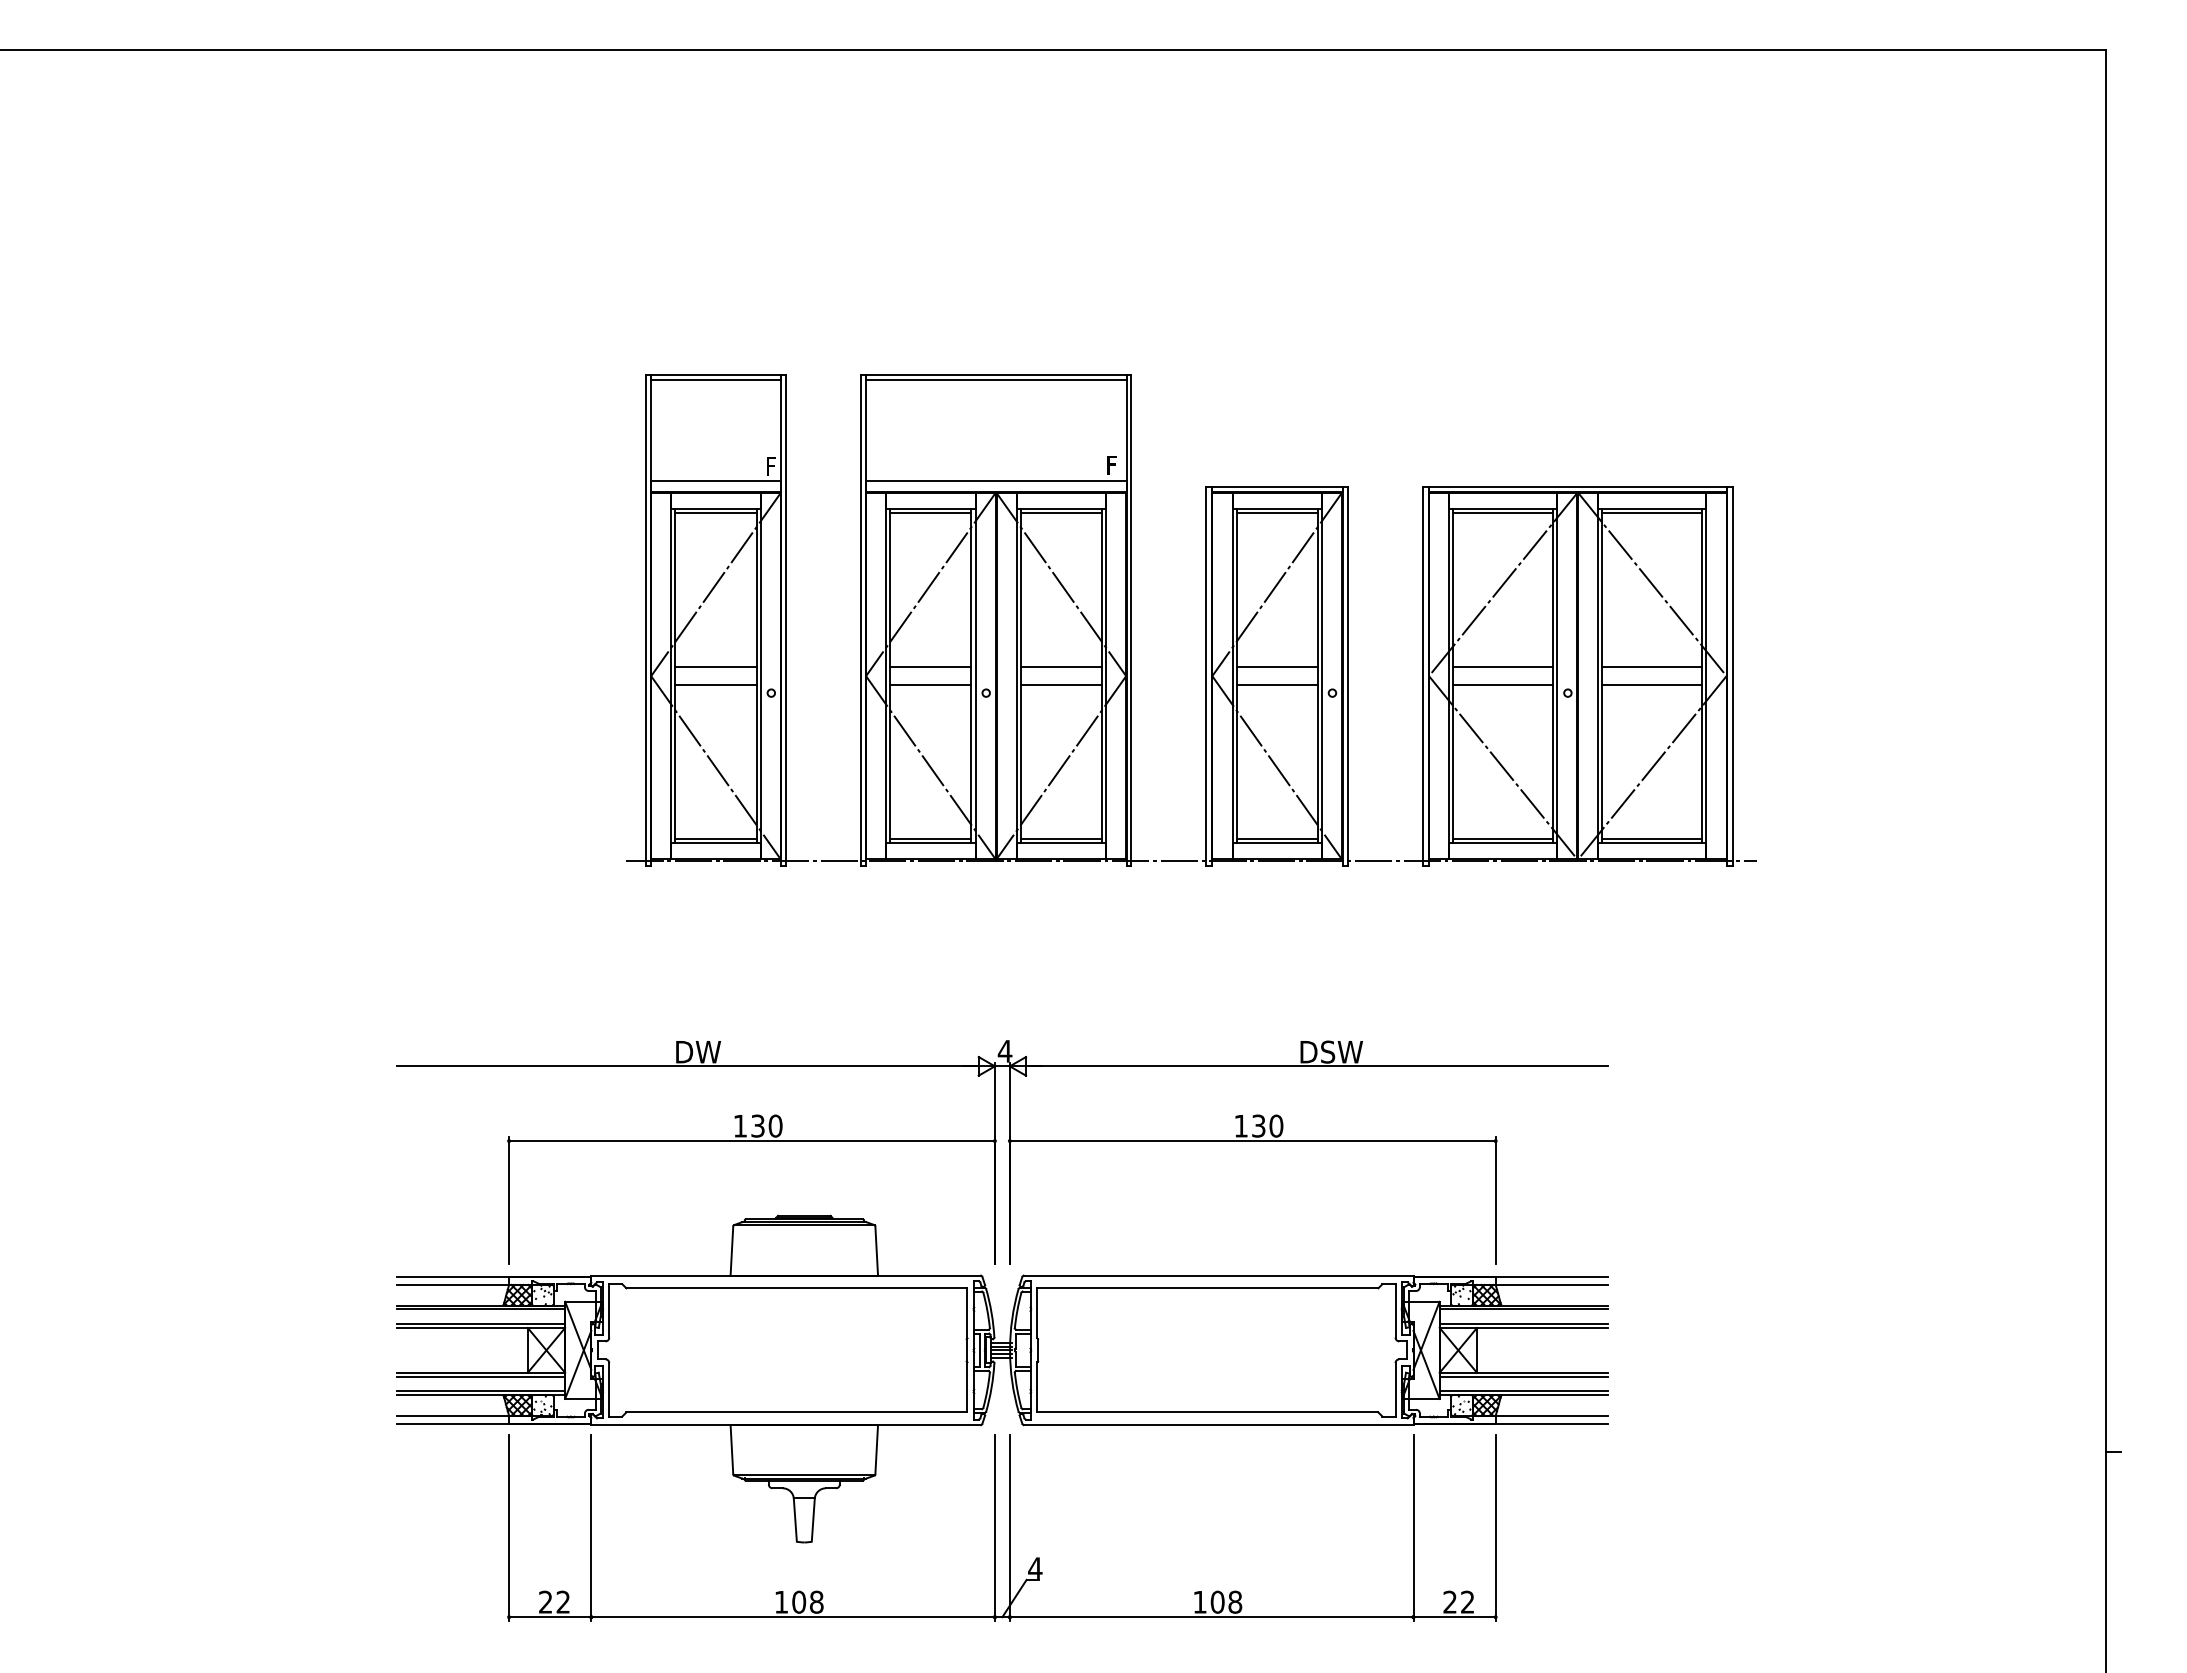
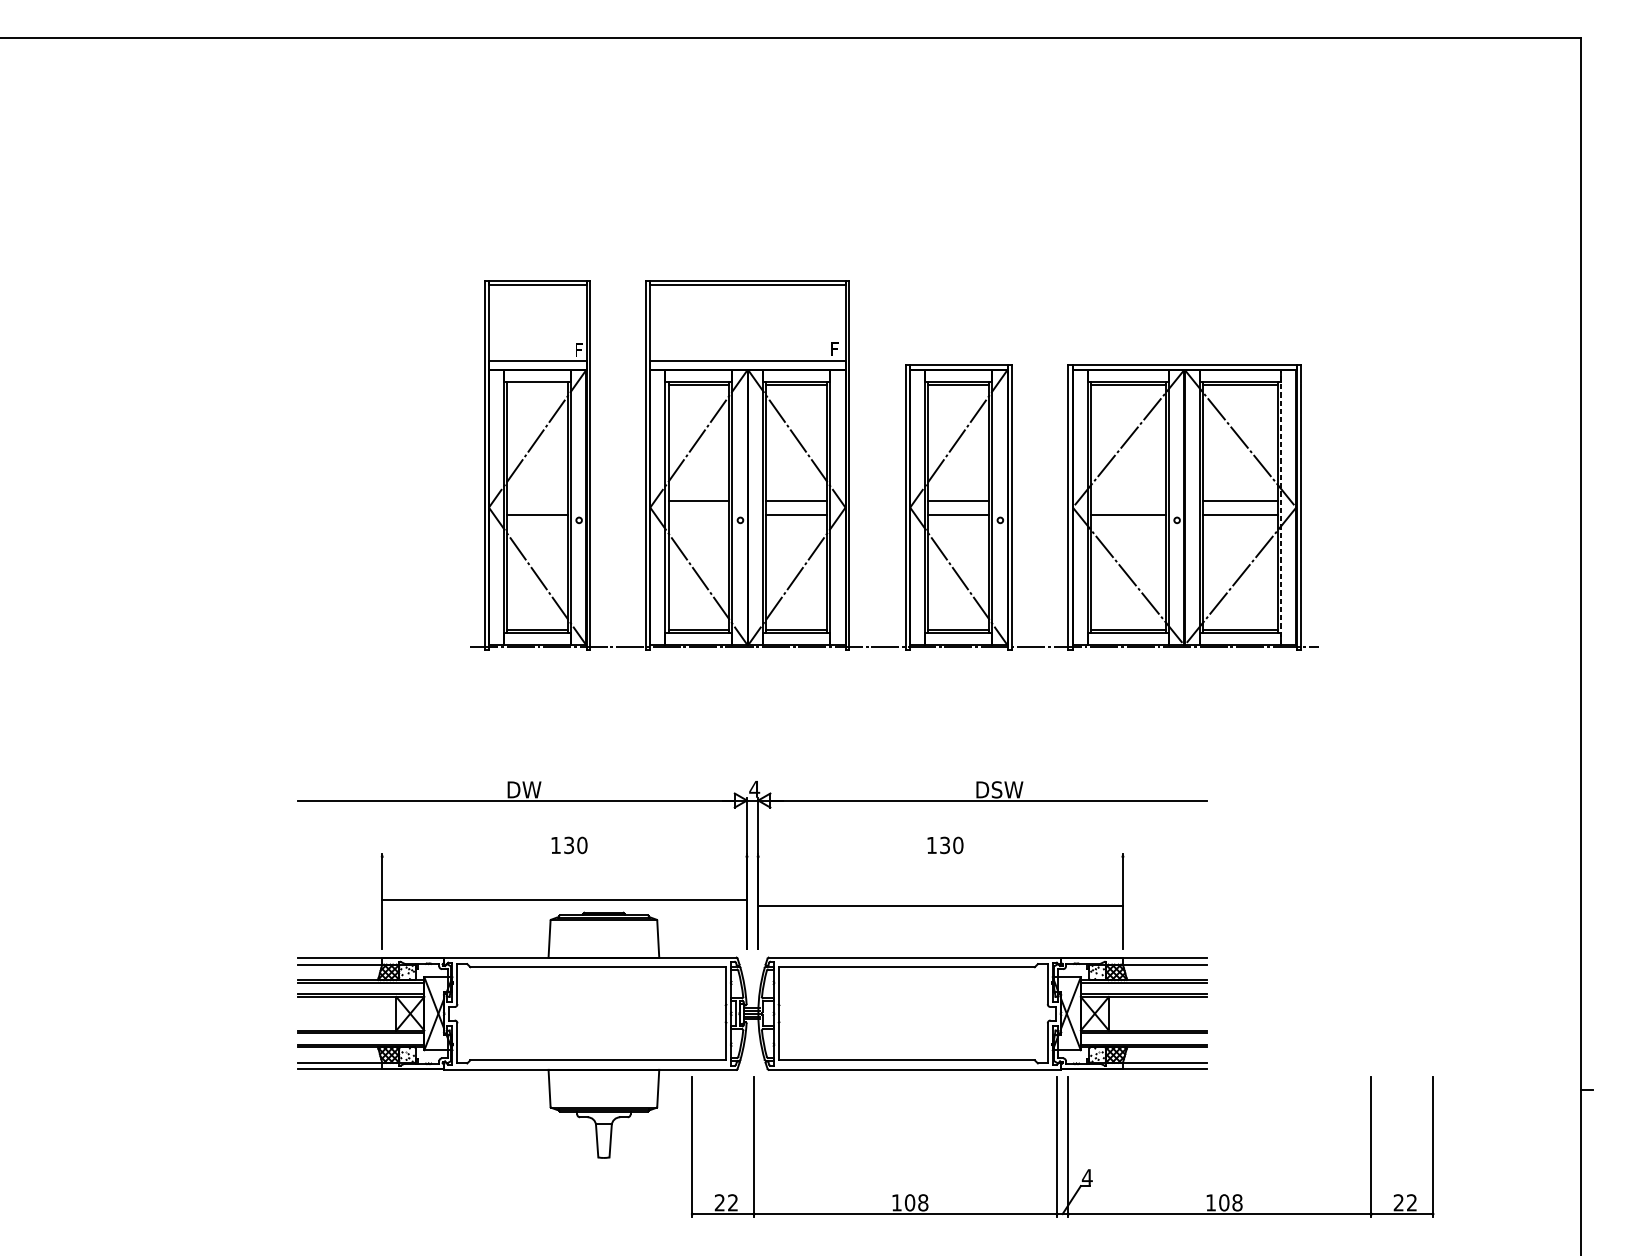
line: (715, 513) -> (537, 385), removed
line: (715, 666) -> (537, 500), removed
line: (1503, 666) -> (1128, 500), removed
line: (1706, 675) -> (1281, 507), solid -> dashed
line: (930, 685) -> (698, 514), removed
line: (751, 1141) -> (564, 900), moved
line: (1252, 1141) -> (940, 906), moved
part: (995, 1527) -> (1057, 1146), moved

